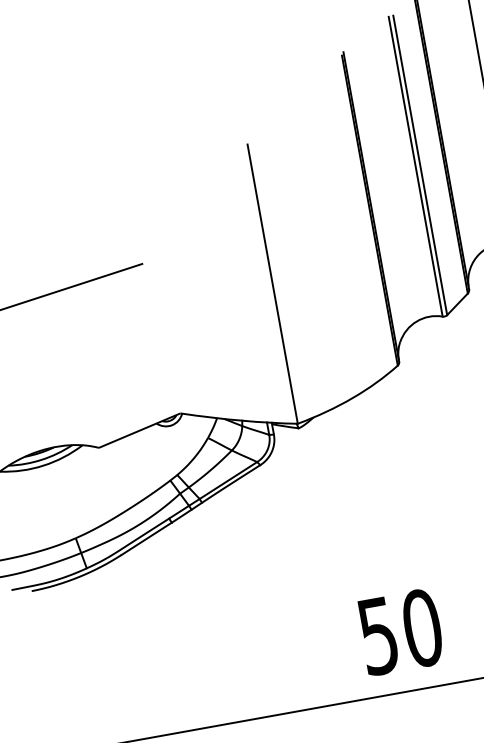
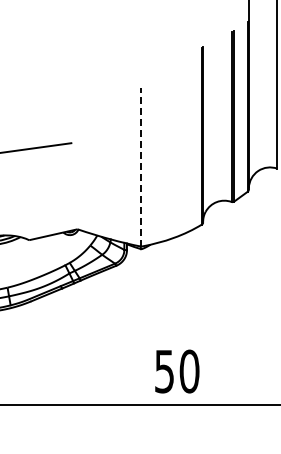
line: (272, 282) -> (141, 166), solid -> dashed

